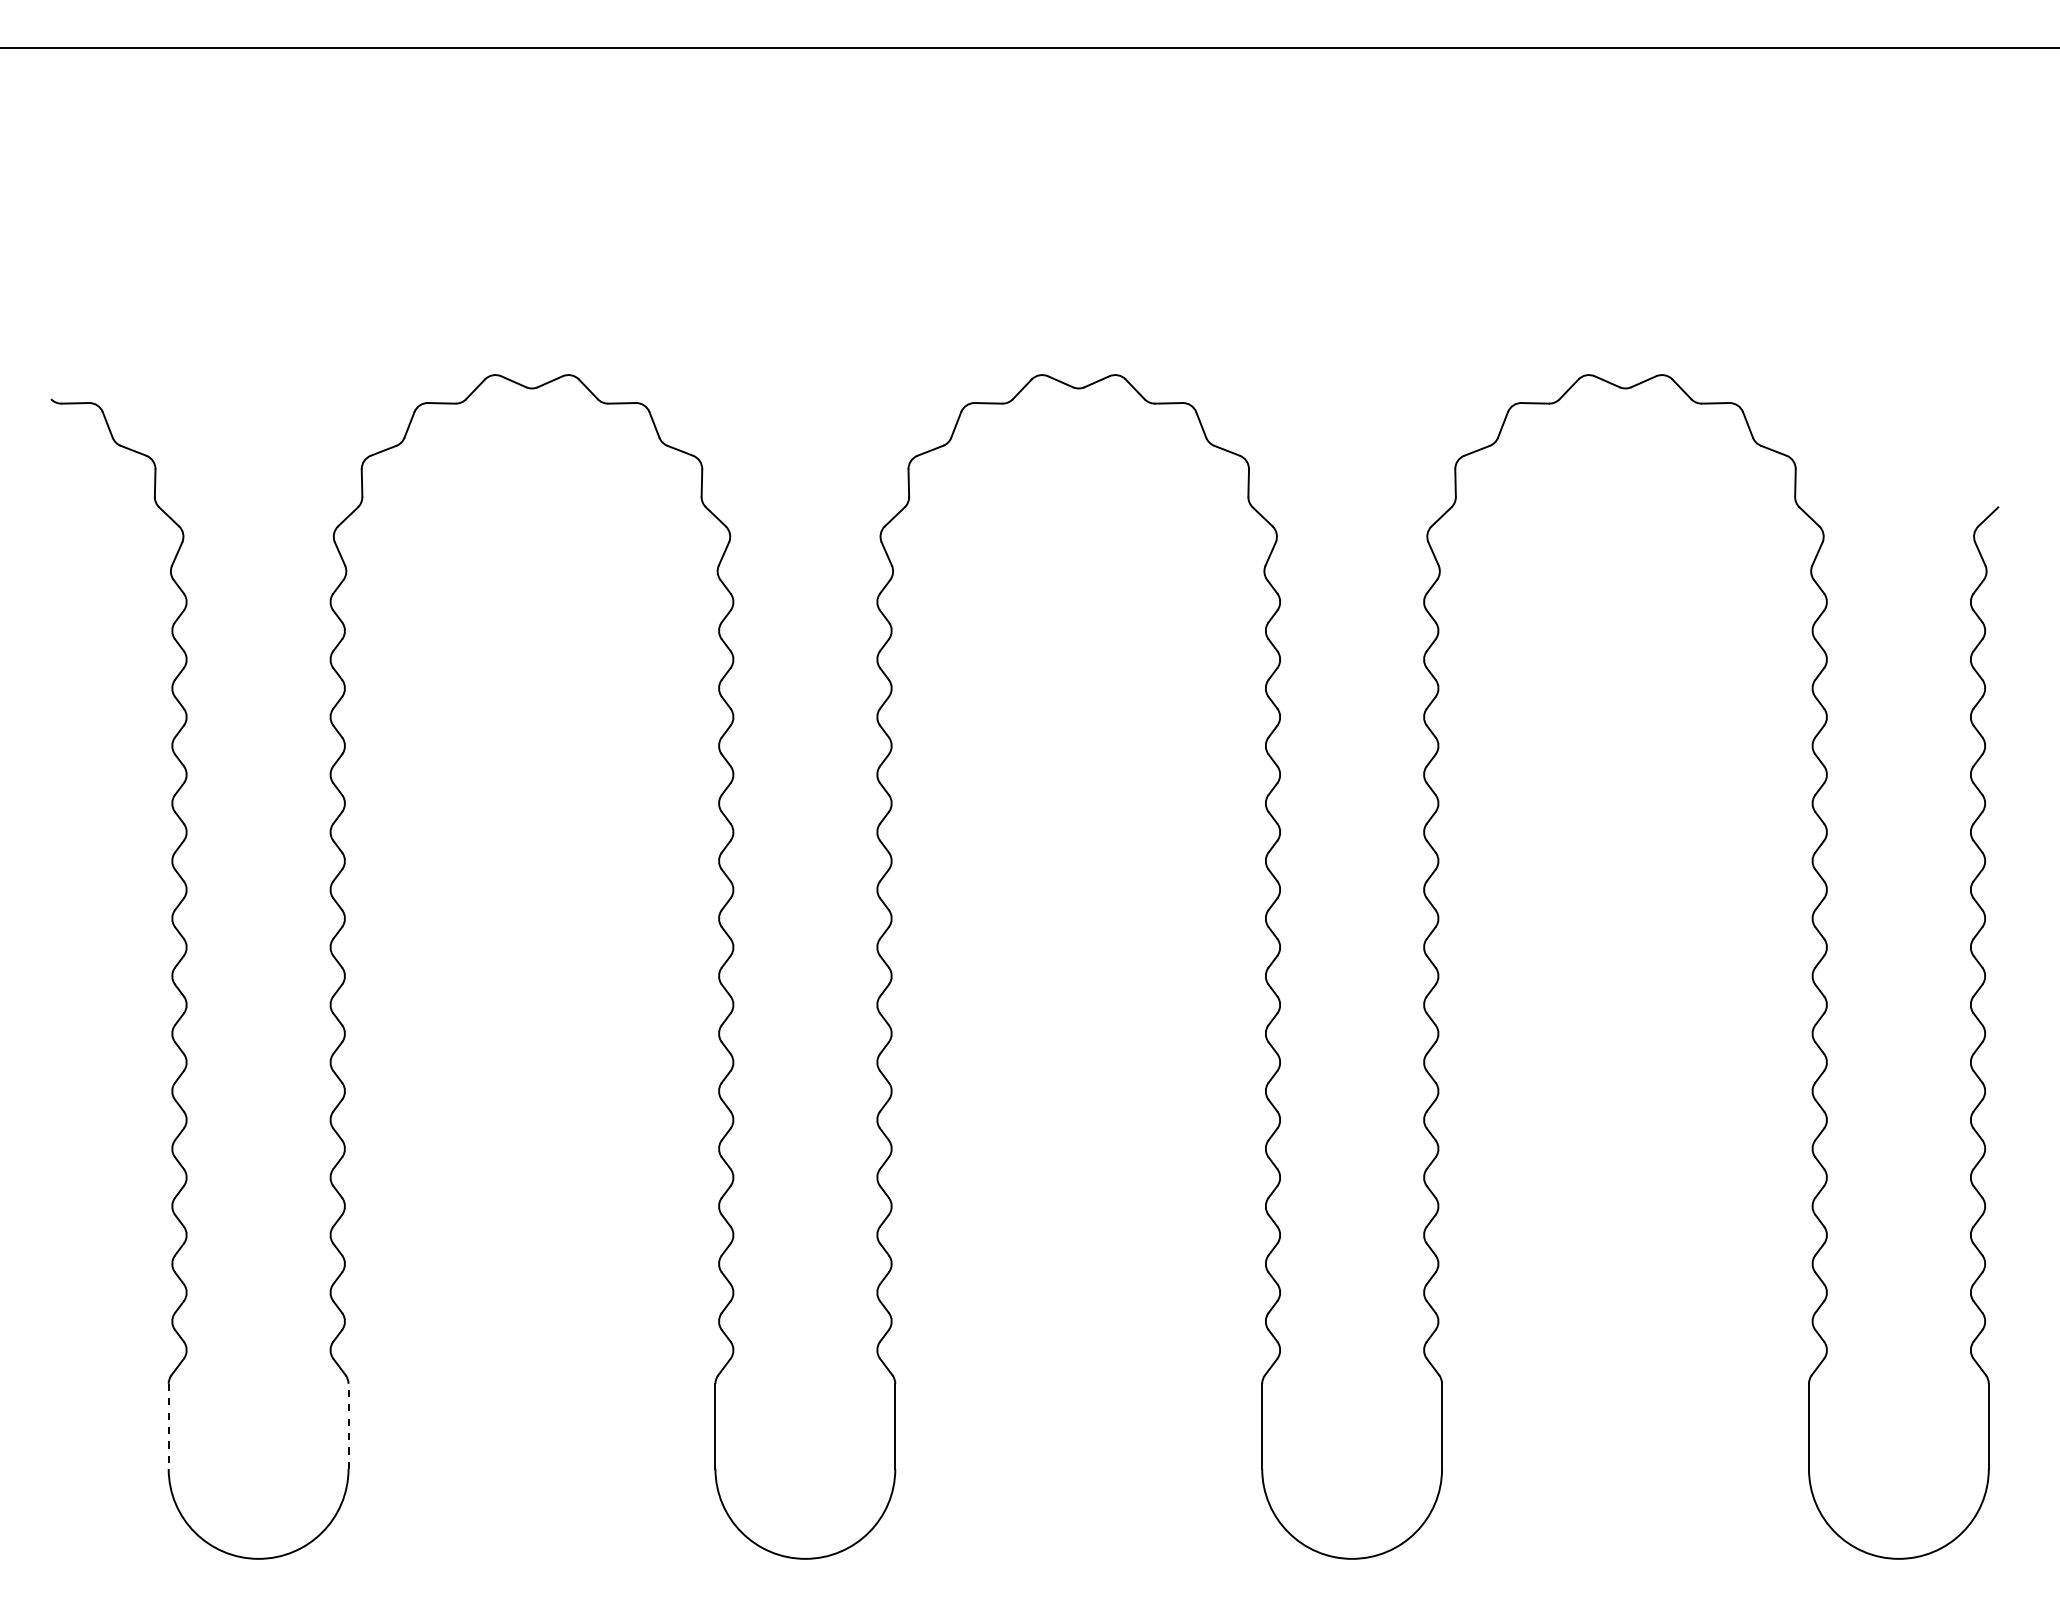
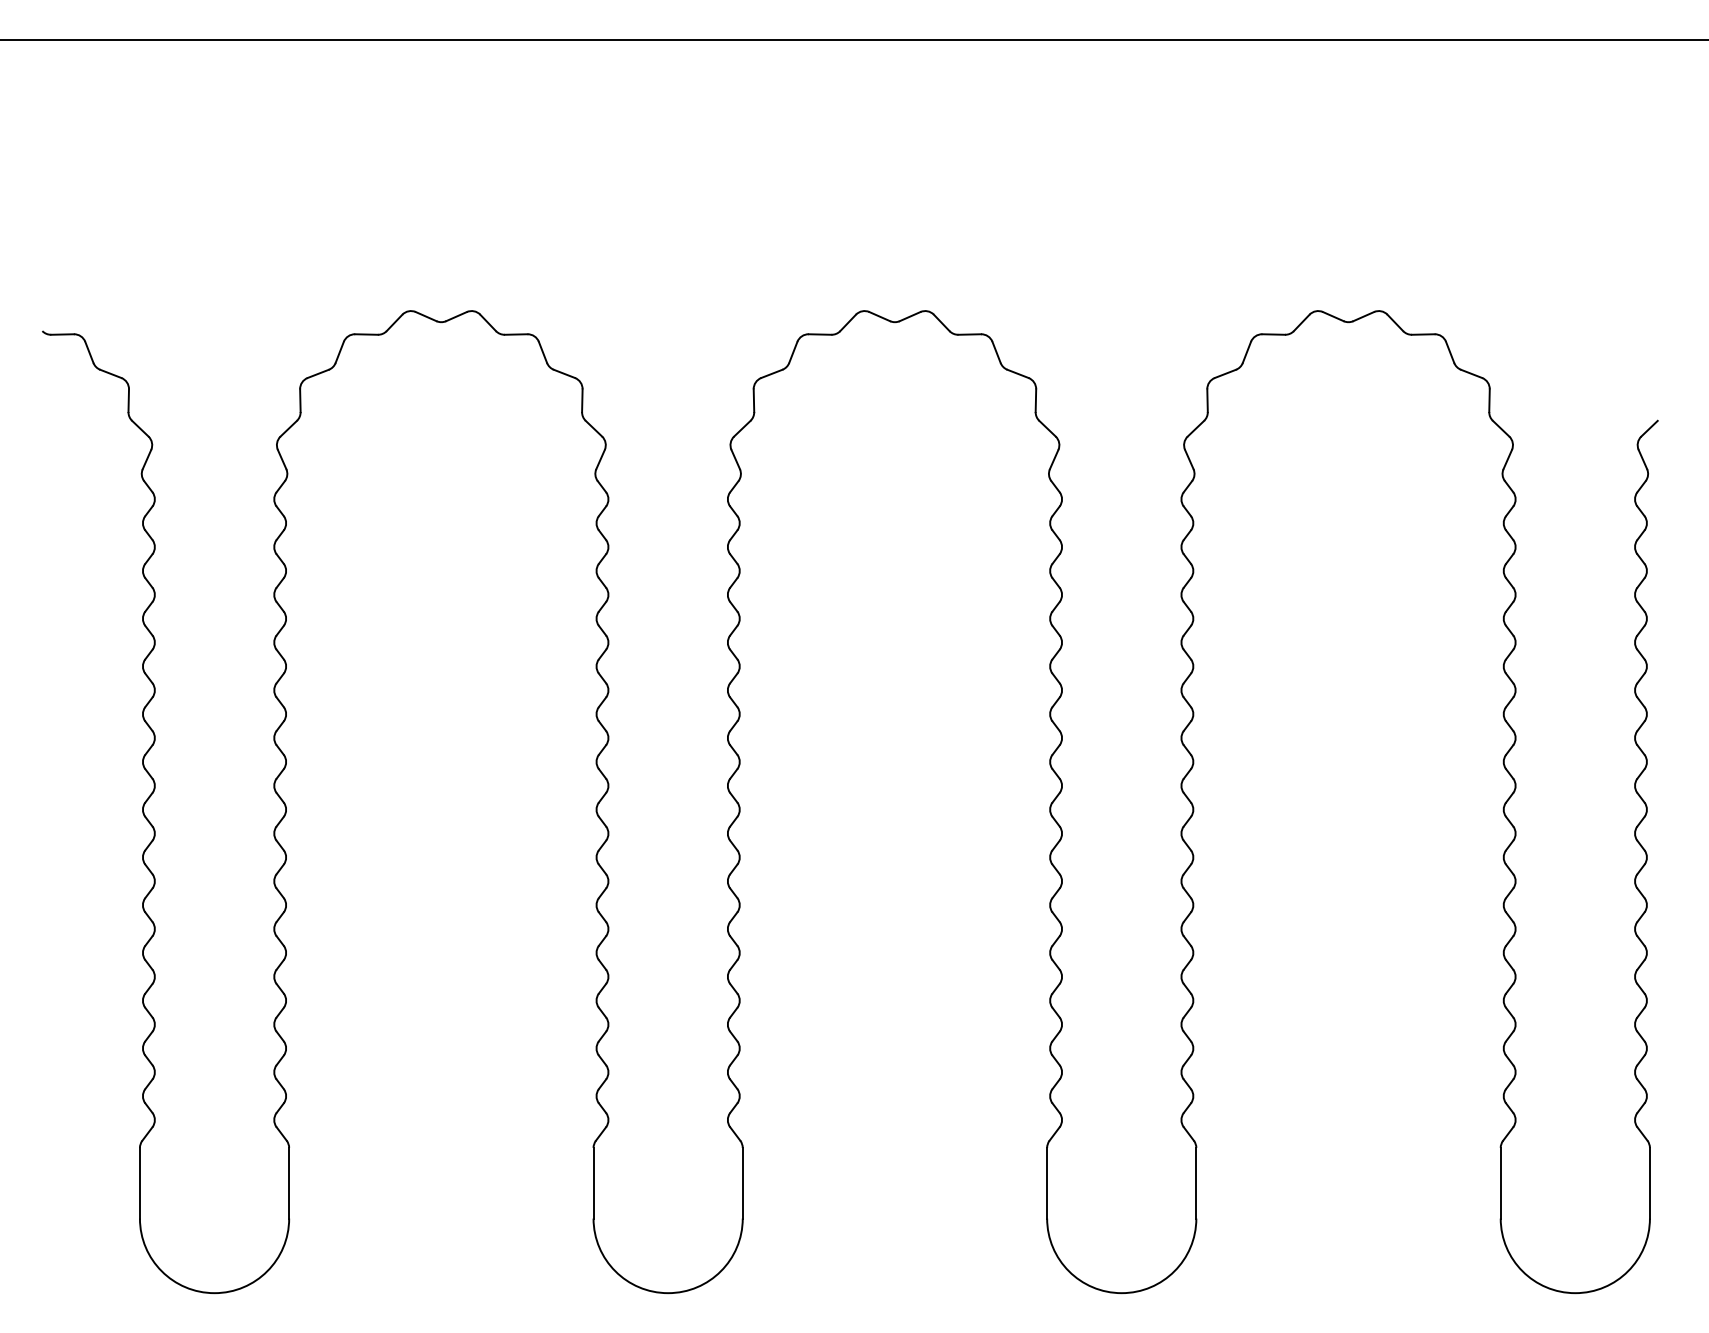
line: (168, 1426) -> (139, 1183), dashed -> solid
line: (348, 1426) -> (289, 1183), dashed -> solid

